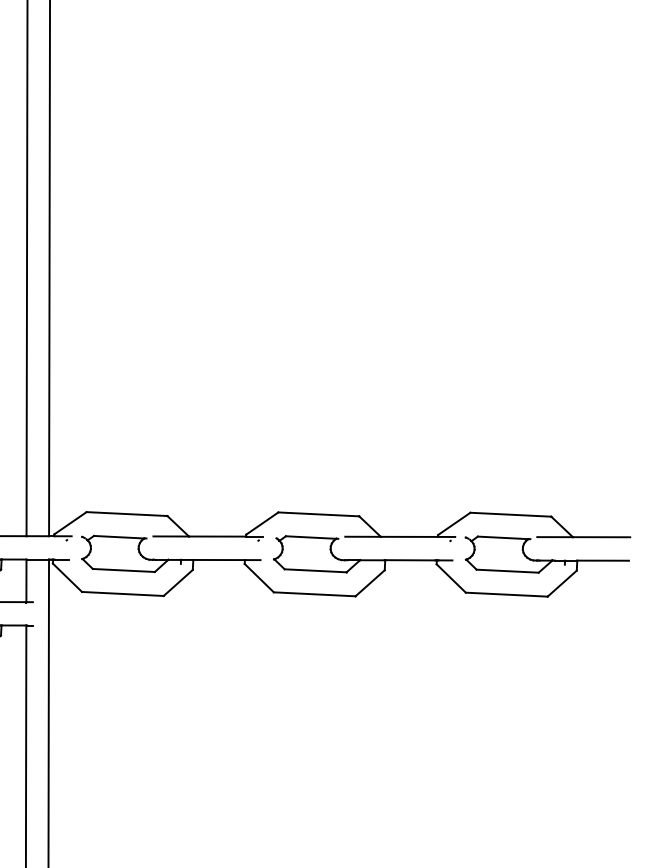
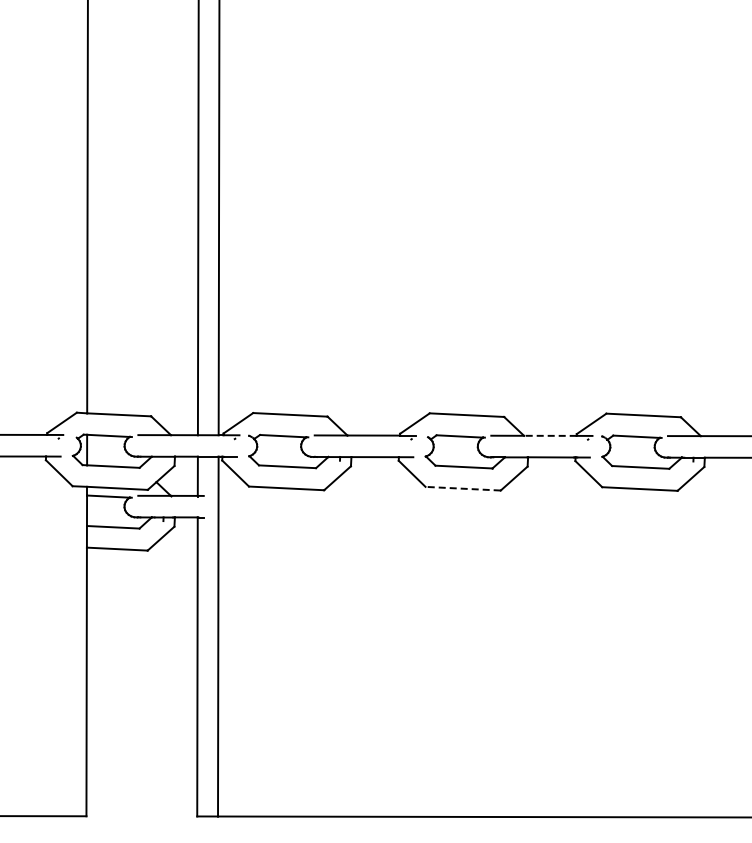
line: (408, 536) -> (549, 435), solid -> dashed
line: (315, 594) -> (463, 488), solid -> dashed

